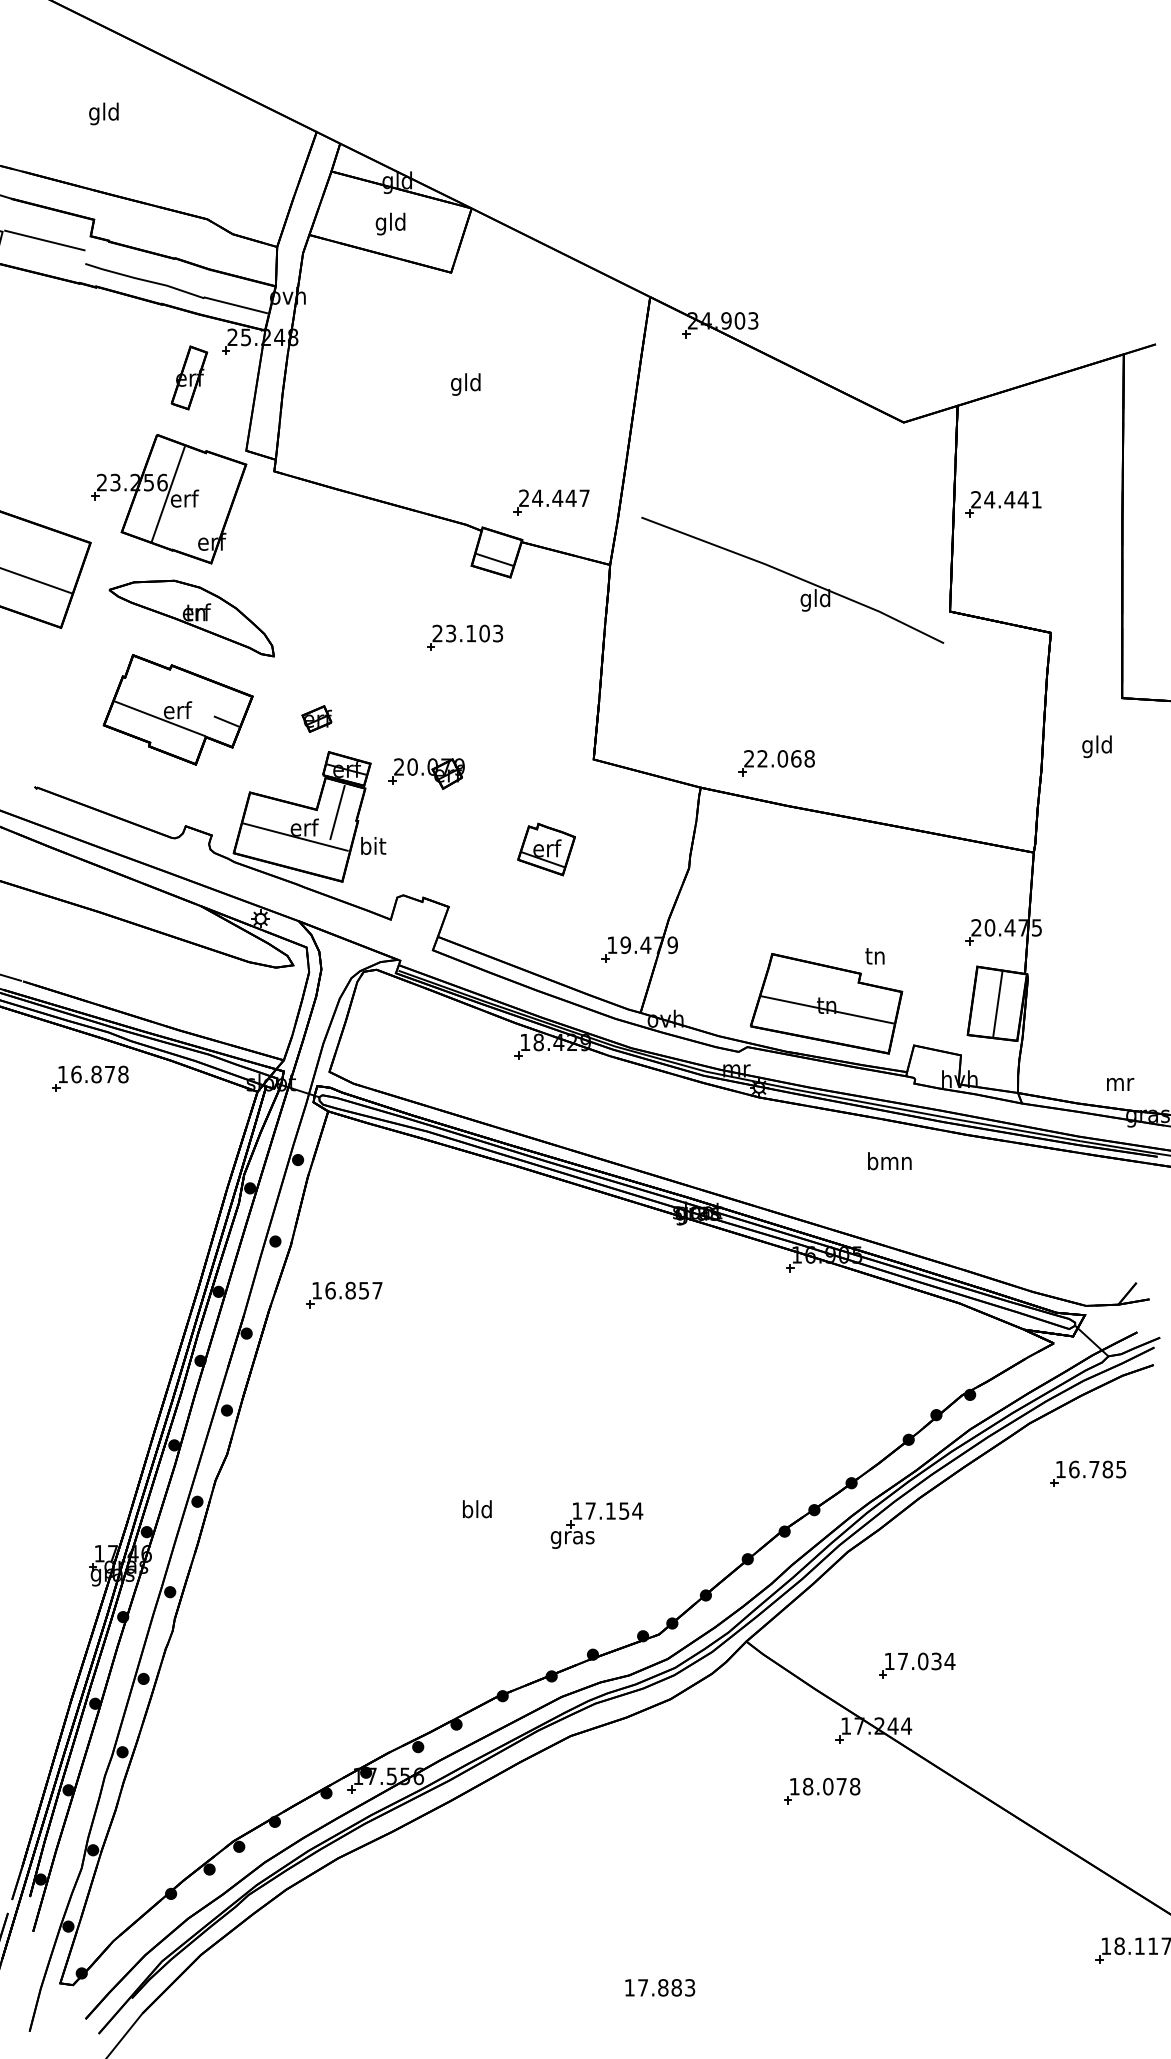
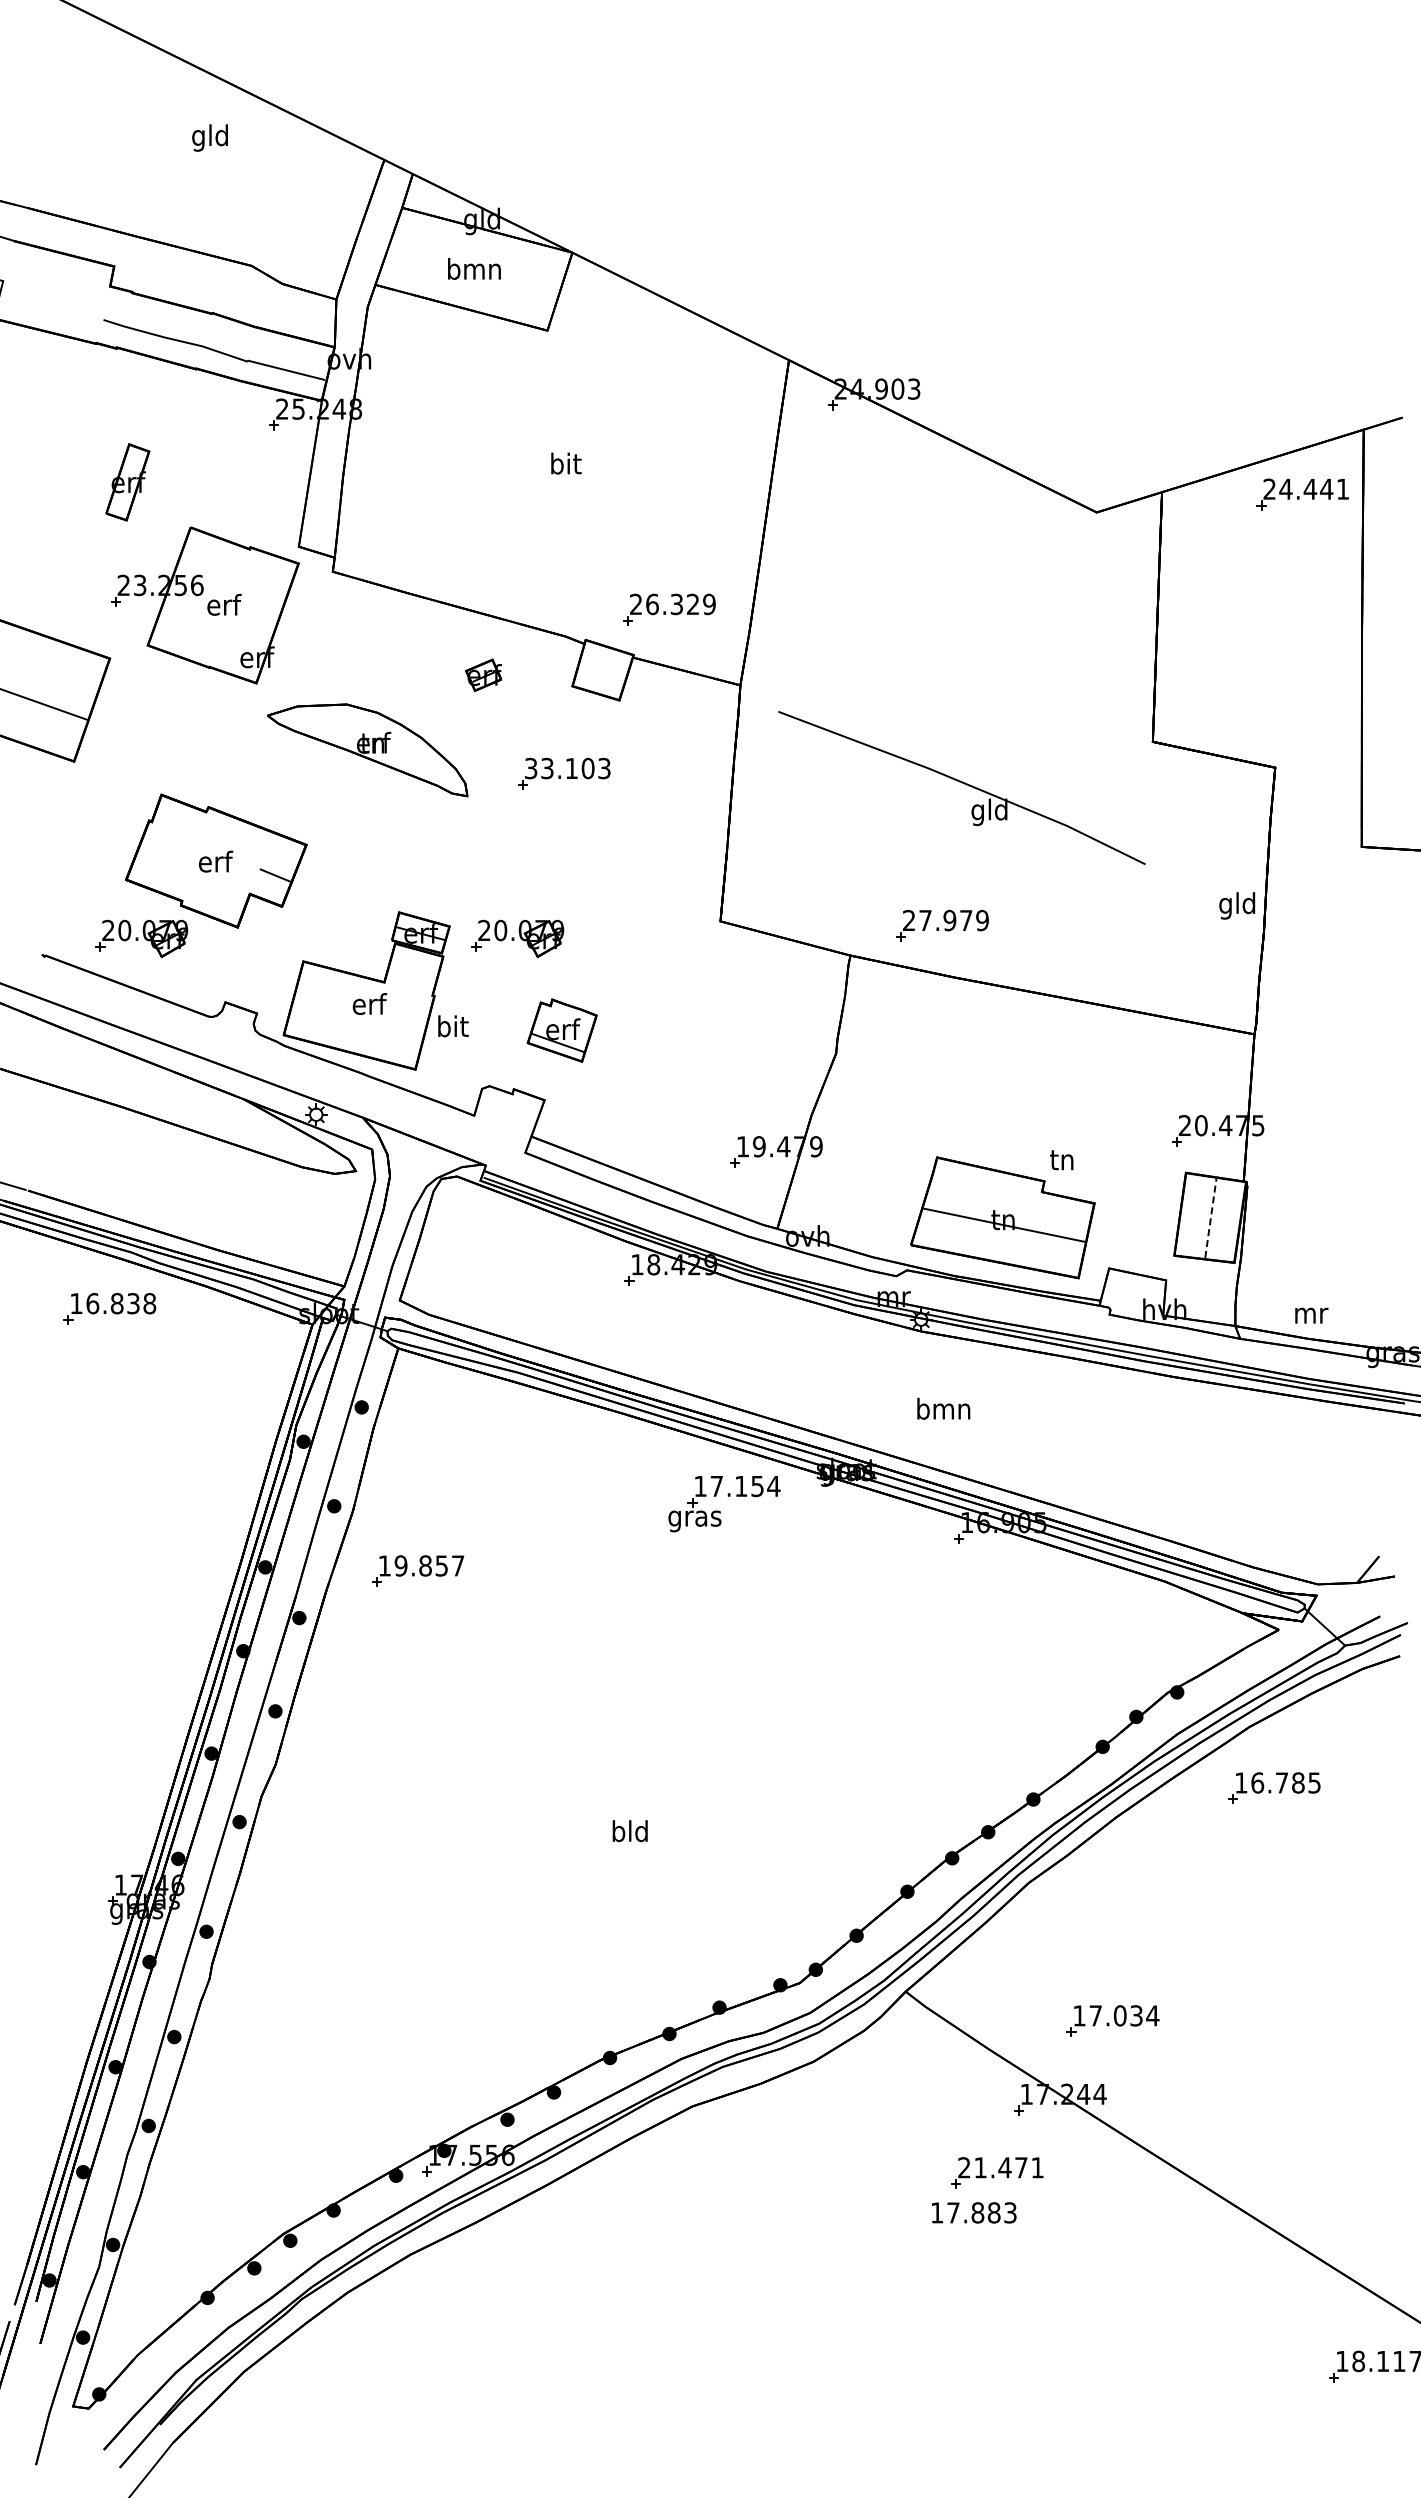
text: (103, 113) -> (209, 137), moved
text: (391, 223) -> (474, 271), gld -> bmn
line: (44, 240) -> (54, 291), removed
part: (189, 378) -> (127, 482), moved
text: (466, 384) -> (565, 466), gld -> bit
line: (168, 494) -> (204, 599), removed
text: (560, 498) -> (680, 604), 24.447 -> 26.329
part: (1003, 504) -> (1302, 494), moved
line: (494, 559) -> (599, 678), removed
part: (792, 579) -> (961, 787), moved
part: (191, 618) -> (367, 750), moved
text: (437, 633) -> (531, 768), 23.103 -> 33.103
line: (159, 718) -> (193, 871), removed
part: (316, 718) -> (483, 674), moved
text: (1097, 746) -> (1237, 905), moved
text: (785, 758) -> (953, 920), 22.068 -> 27.979
part: (116, 773) -> (141, 938), added
line: (337, 812) -> (409, 985), removed
line: (295, 837) -> (358, 1015), removed
part: (545, 849) -> (561, 1030), moved
line: (997, 1003) -> (1210, 1217), solid -> dashed
text: (109, 1074) -> (133, 1303), 16.878 -> 16.838
text: (1120, 1084) -> (1311, 1315), moved
text: (889, 1160) -> (943, 1408), moved
text: (330, 1290) -> (400, 1565), 16.857 -> 19.857
part: (1088, 1473) -> (1274, 1787), moved
text: (476, 1509) -> (629, 1831), moved
part: (593, 1531) -> (720, 1511), moved
text: (825, 1786) -> (1001, 2167), 18.078 -> 21.471
text: (660, 1987) -> (974, 2212), moved

